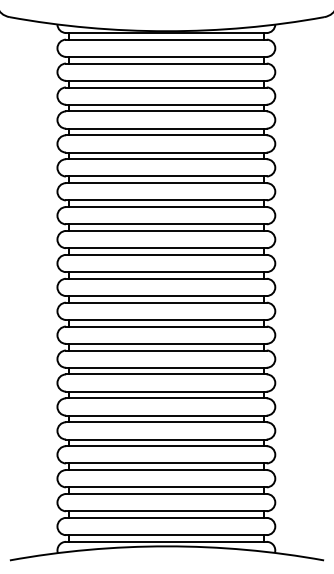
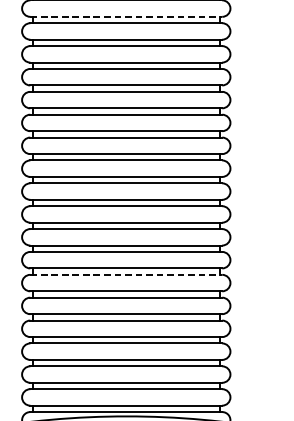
line: (166, 128) -> (126, 16), solid -> dashed
line: (166, 398) -> (126, 274), solid -> dashed

